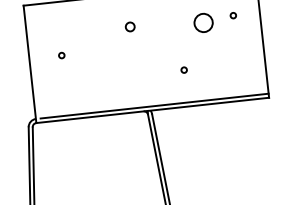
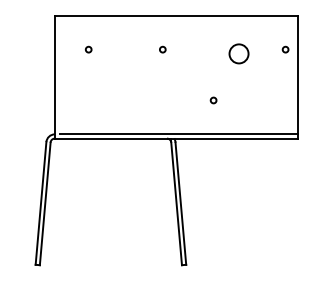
circle: (233, 15) -> (285, 49), moved
circle: (130, 26) -> (162, 49), size x0.62
circle: (61, 55) -> (88, 49), moved

